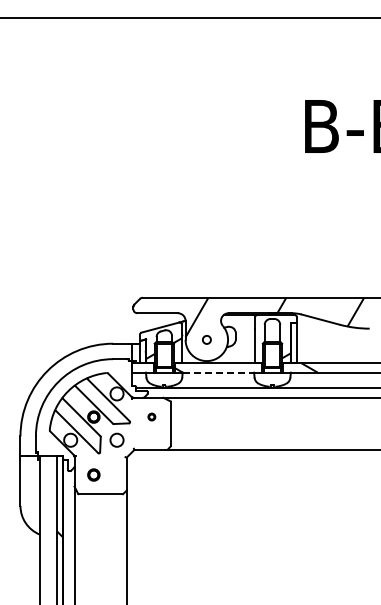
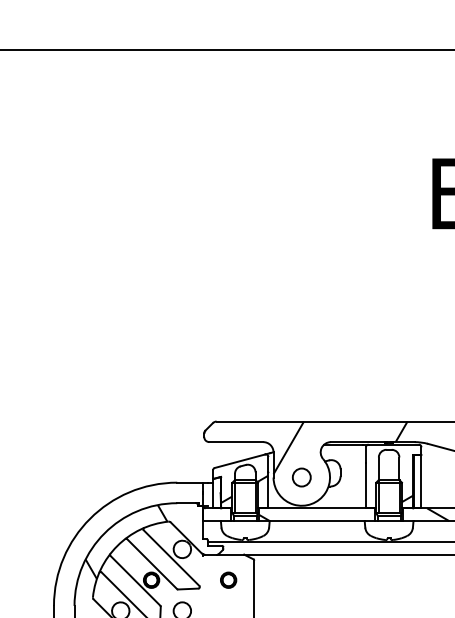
circle: (206, 339) -> (301, 477), size x1.67
line: (218, 372) -> (317, 520), dashed -> solid
hatch: (74, 388) -> (125, 542), added
circle: (151, 416) -> (228, 579), size x1.67

